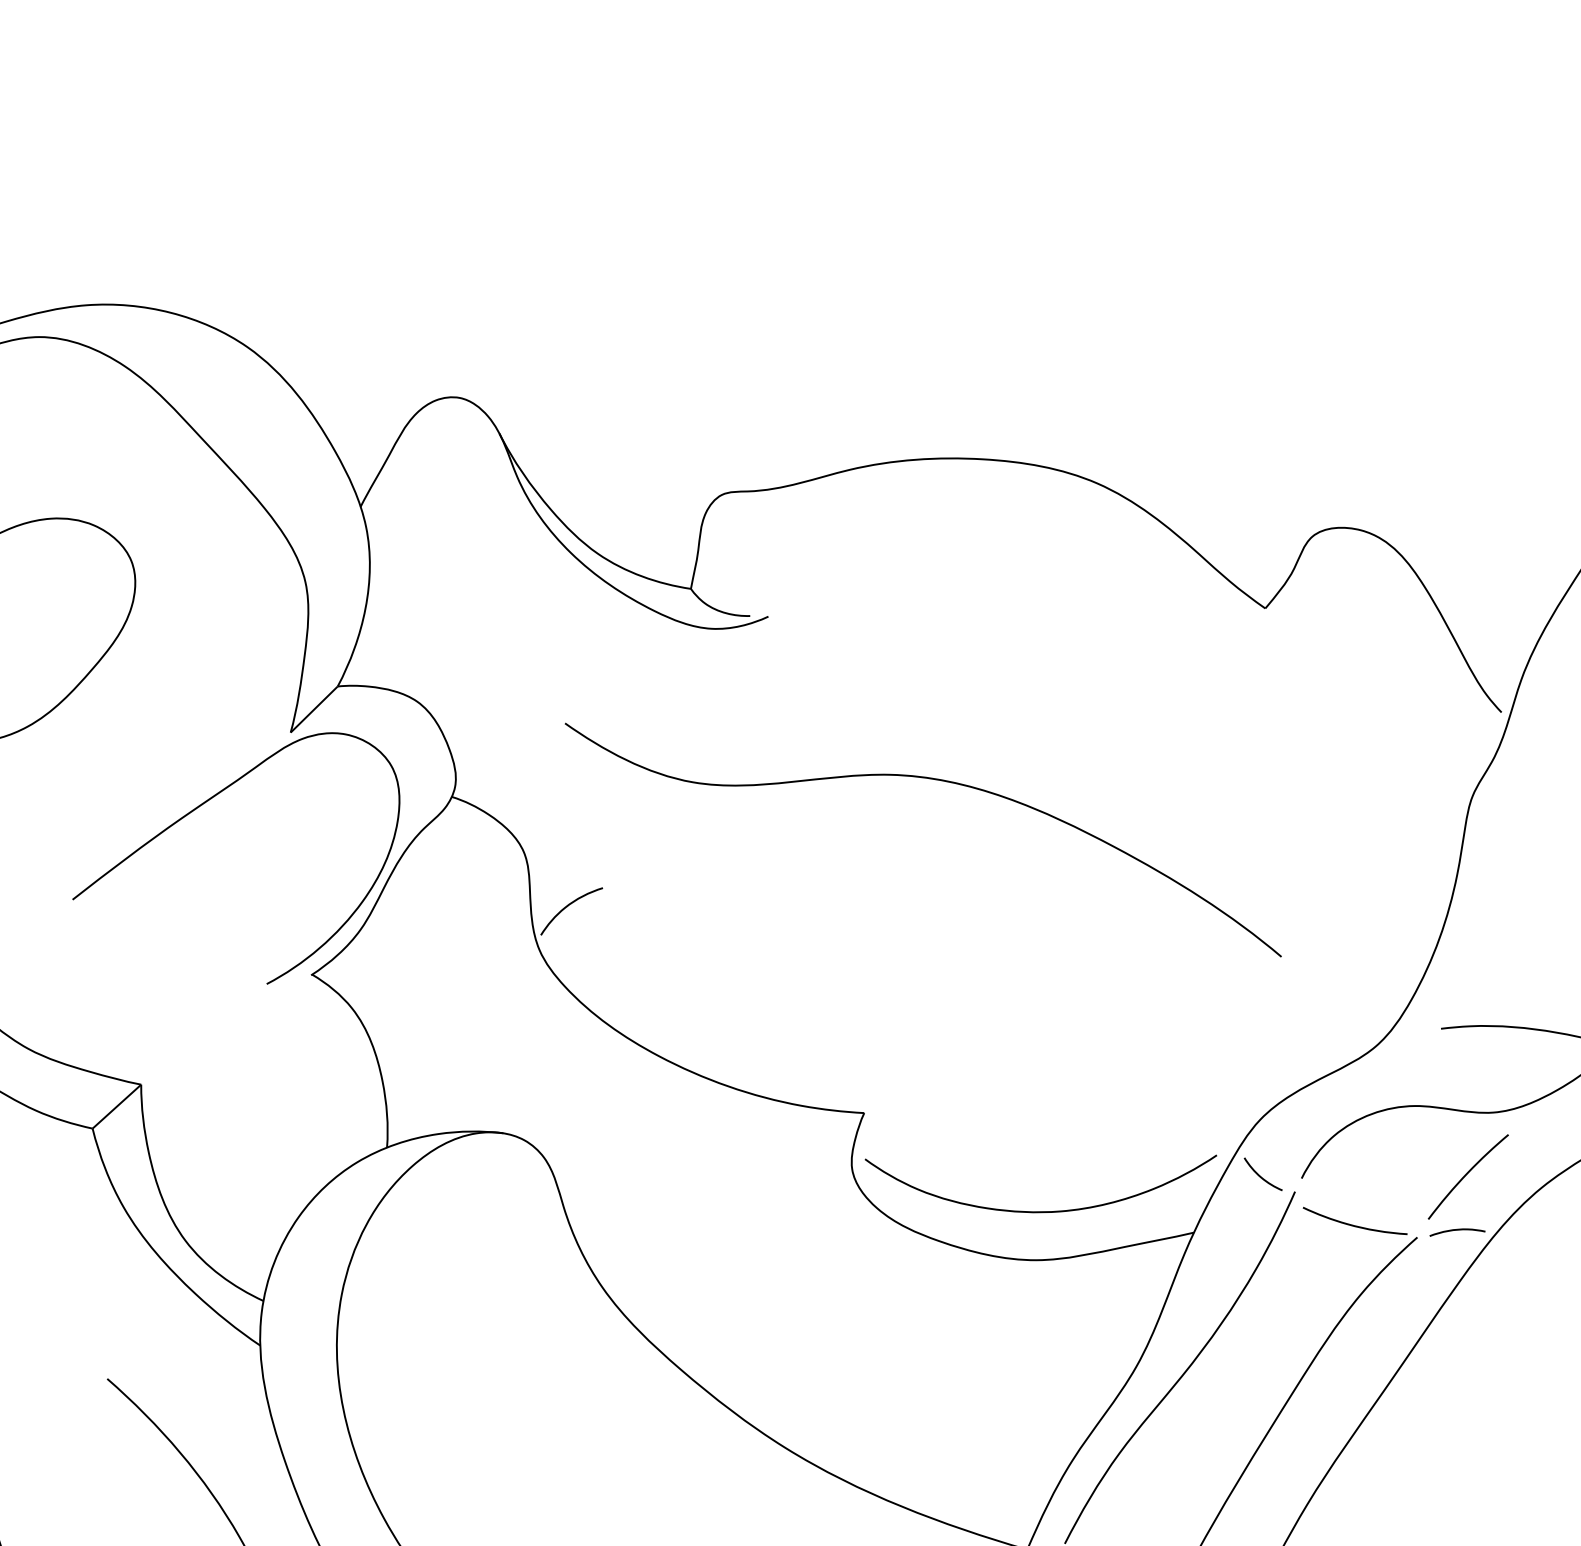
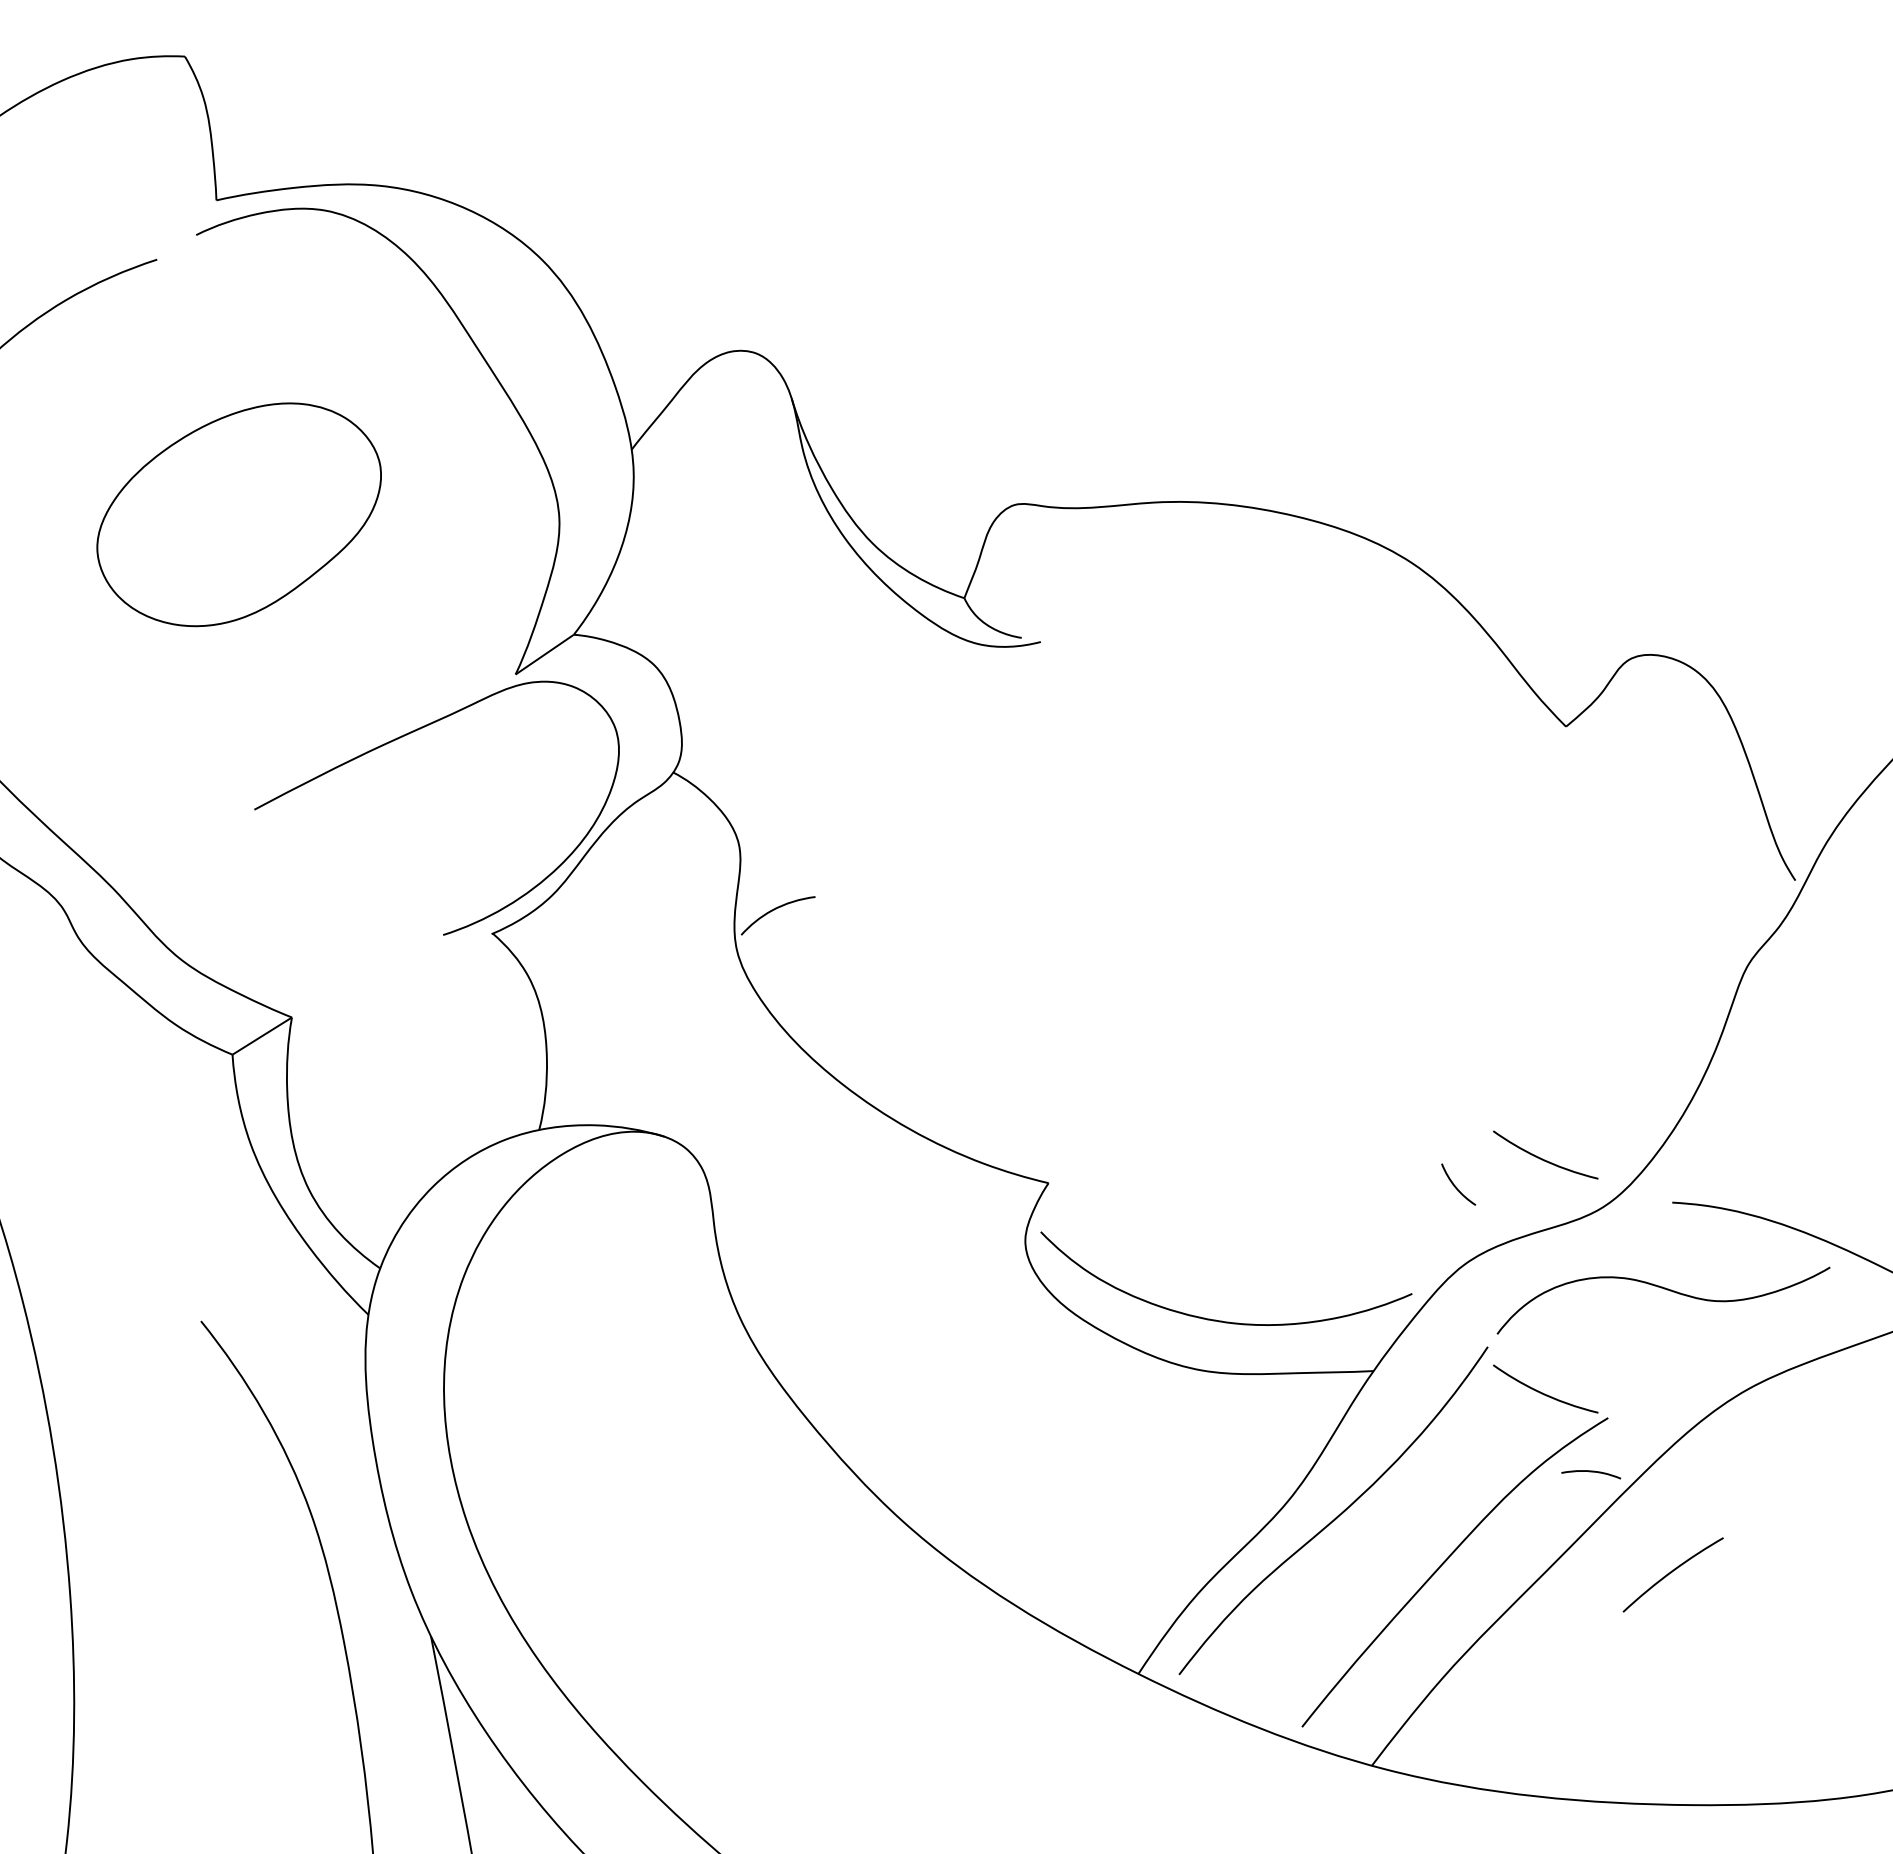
curve: (936, 780) -> (1187, 846), removed
curve: (1314, 1009) -> (1542, 1158), added
curve: (1466, 1175) -> (1671, 1573), moved
curve: (1261, 1176) -> (1456, 1186), moved
curve: (1457, 1230) -> (1591, 1472), moved

